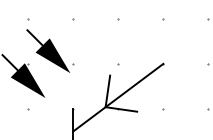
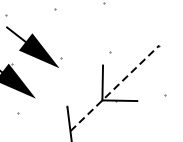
line: (118, 97) -> (115, 88), solid -> dashed

